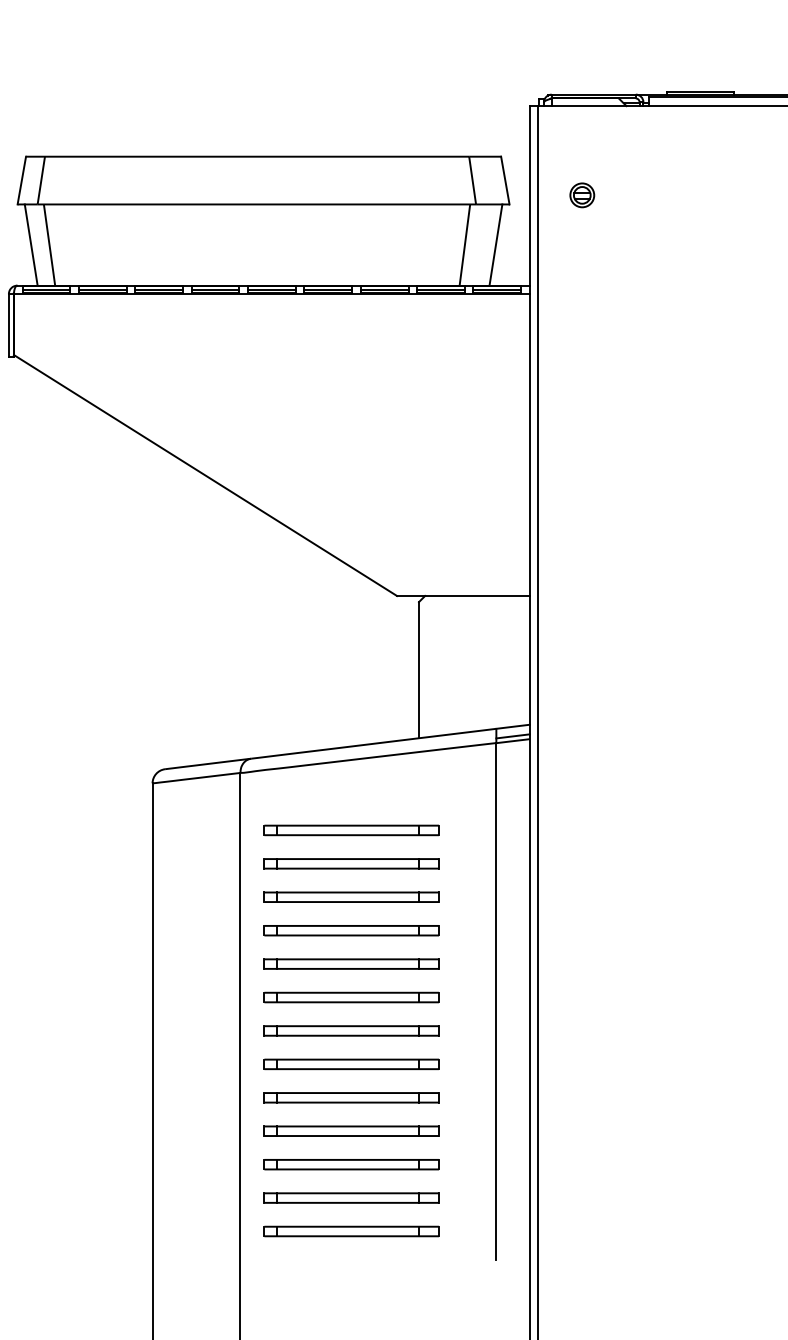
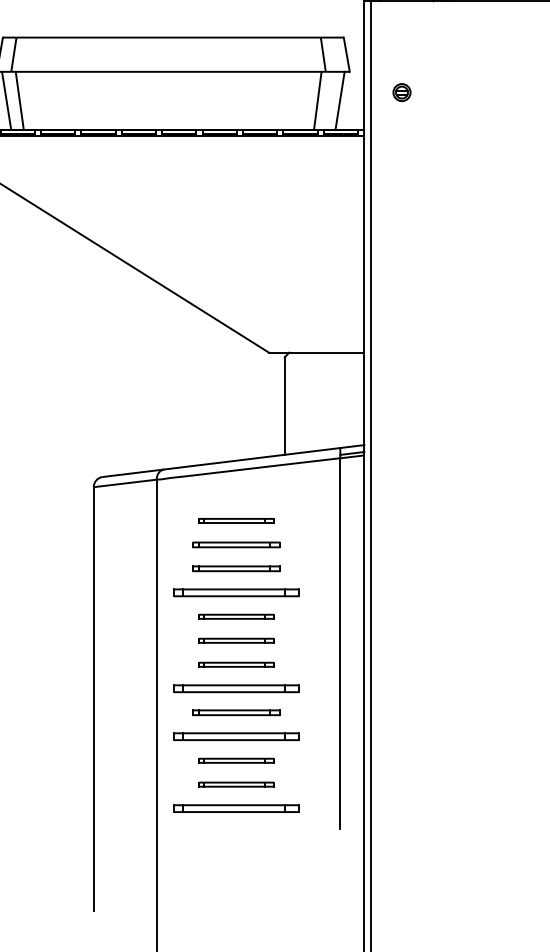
part: (582, 195) -> (402, 92), moved
part: (351, 830) -> (236, 520), size x0.6
part: (351, 863) -> (236, 544), size x0.7
part: (351, 896) -> (236, 568), size x0.7
part: (351, 963) -> (236, 616), size x0.6
part: (351, 997) -> (236, 640), size x0.6
part: (351, 1030) -> (236, 664), size x0.6
part: (351, 1097) -> (236, 712), size x0.7
part: (351, 1164) -> (236, 760), size x0.6
part: (351, 1197) -> (236, 784), size x0.6

